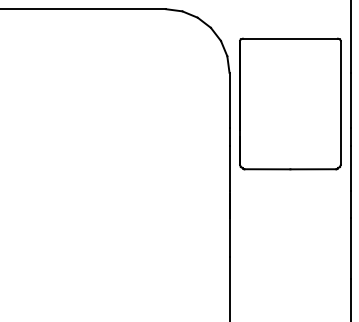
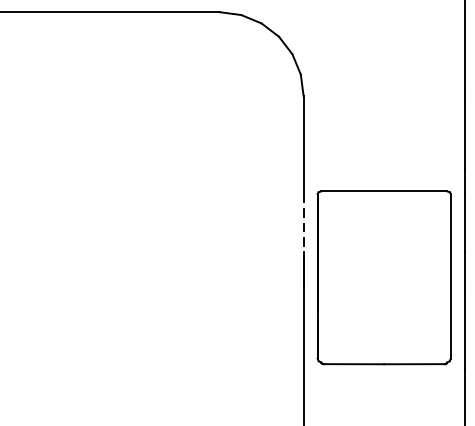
part: (290, 103) -> (384, 277), moved
line: (229, 169) -> (303, 224), solid -> dashed

